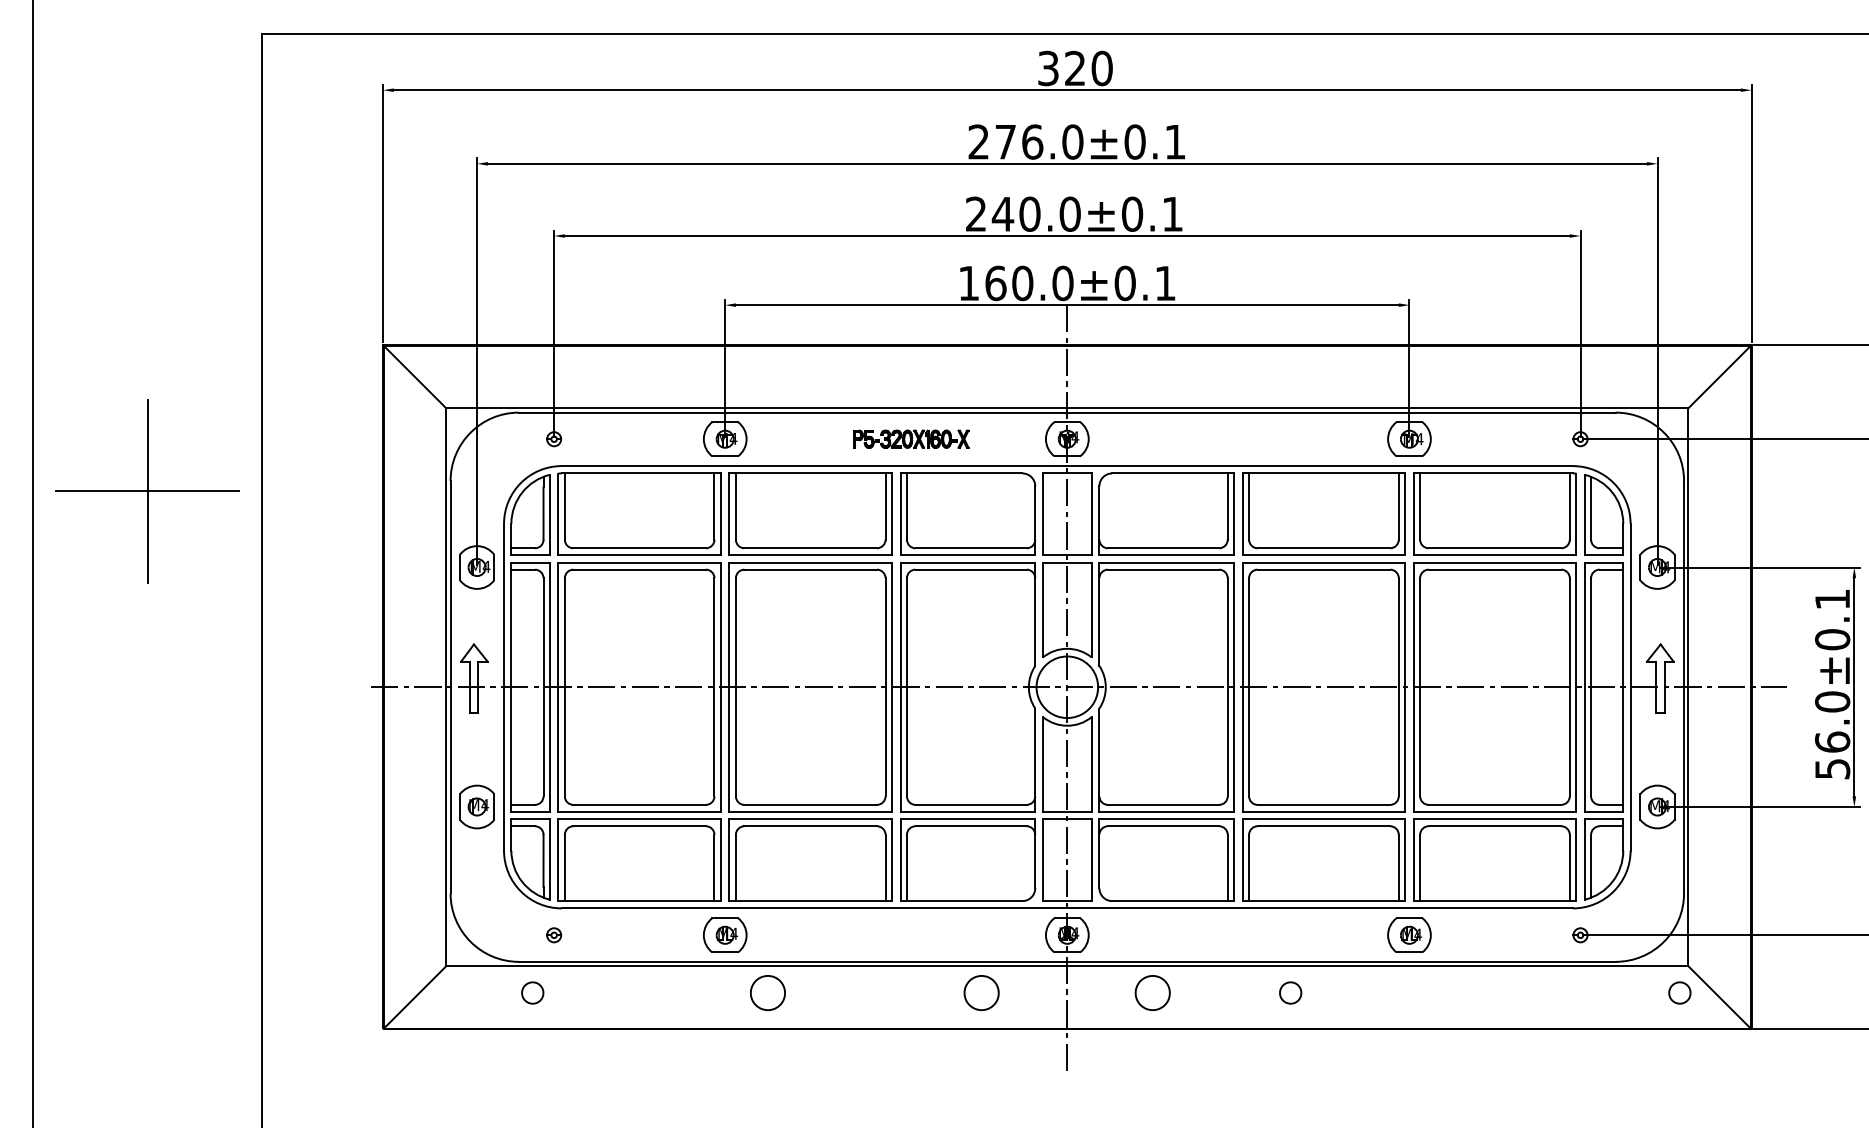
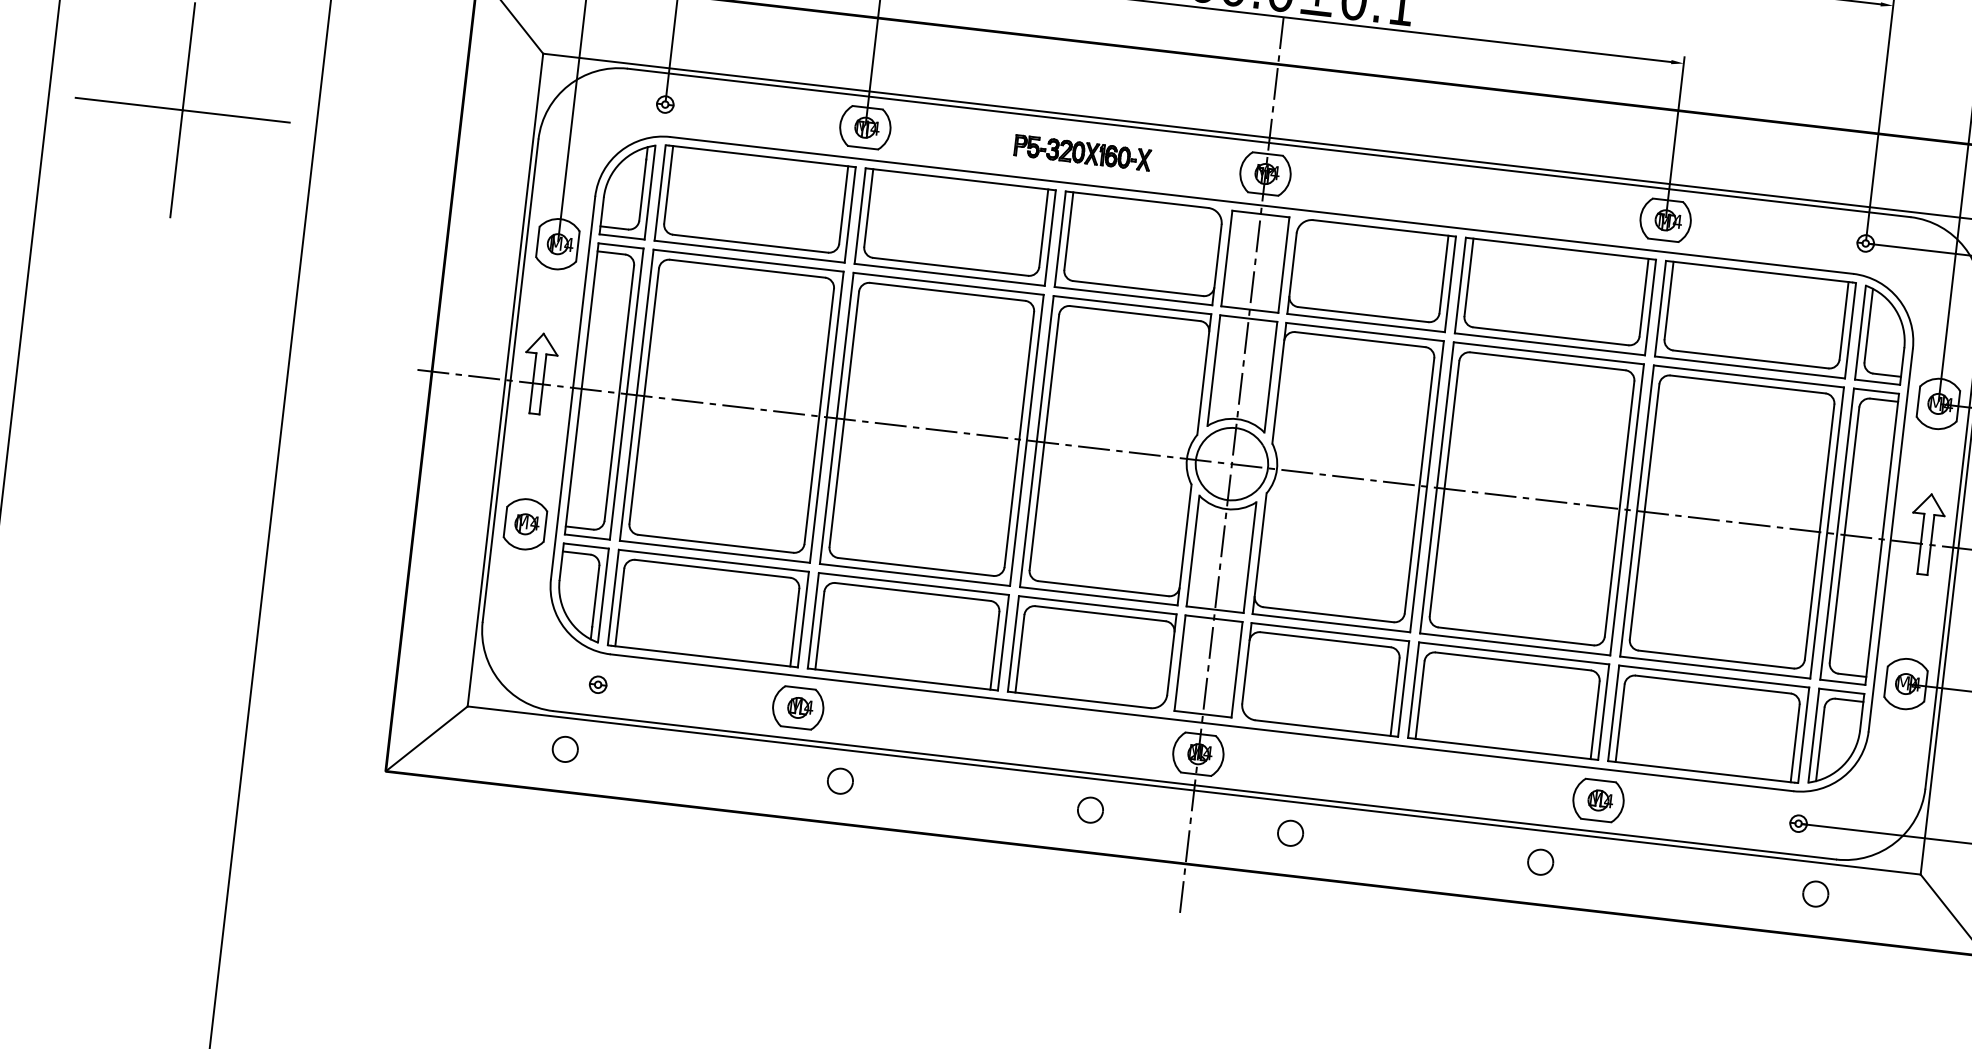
part: (767, 992) -> (839, 780), size x0.62
part: (981, 992) -> (1090, 809), size x0.62
part: (1152, 992) -> (1290, 832), size x0.62
part: (1290, 992) -> (1540, 861), moved
part: (1679, 992) -> (1815, 893), moved

